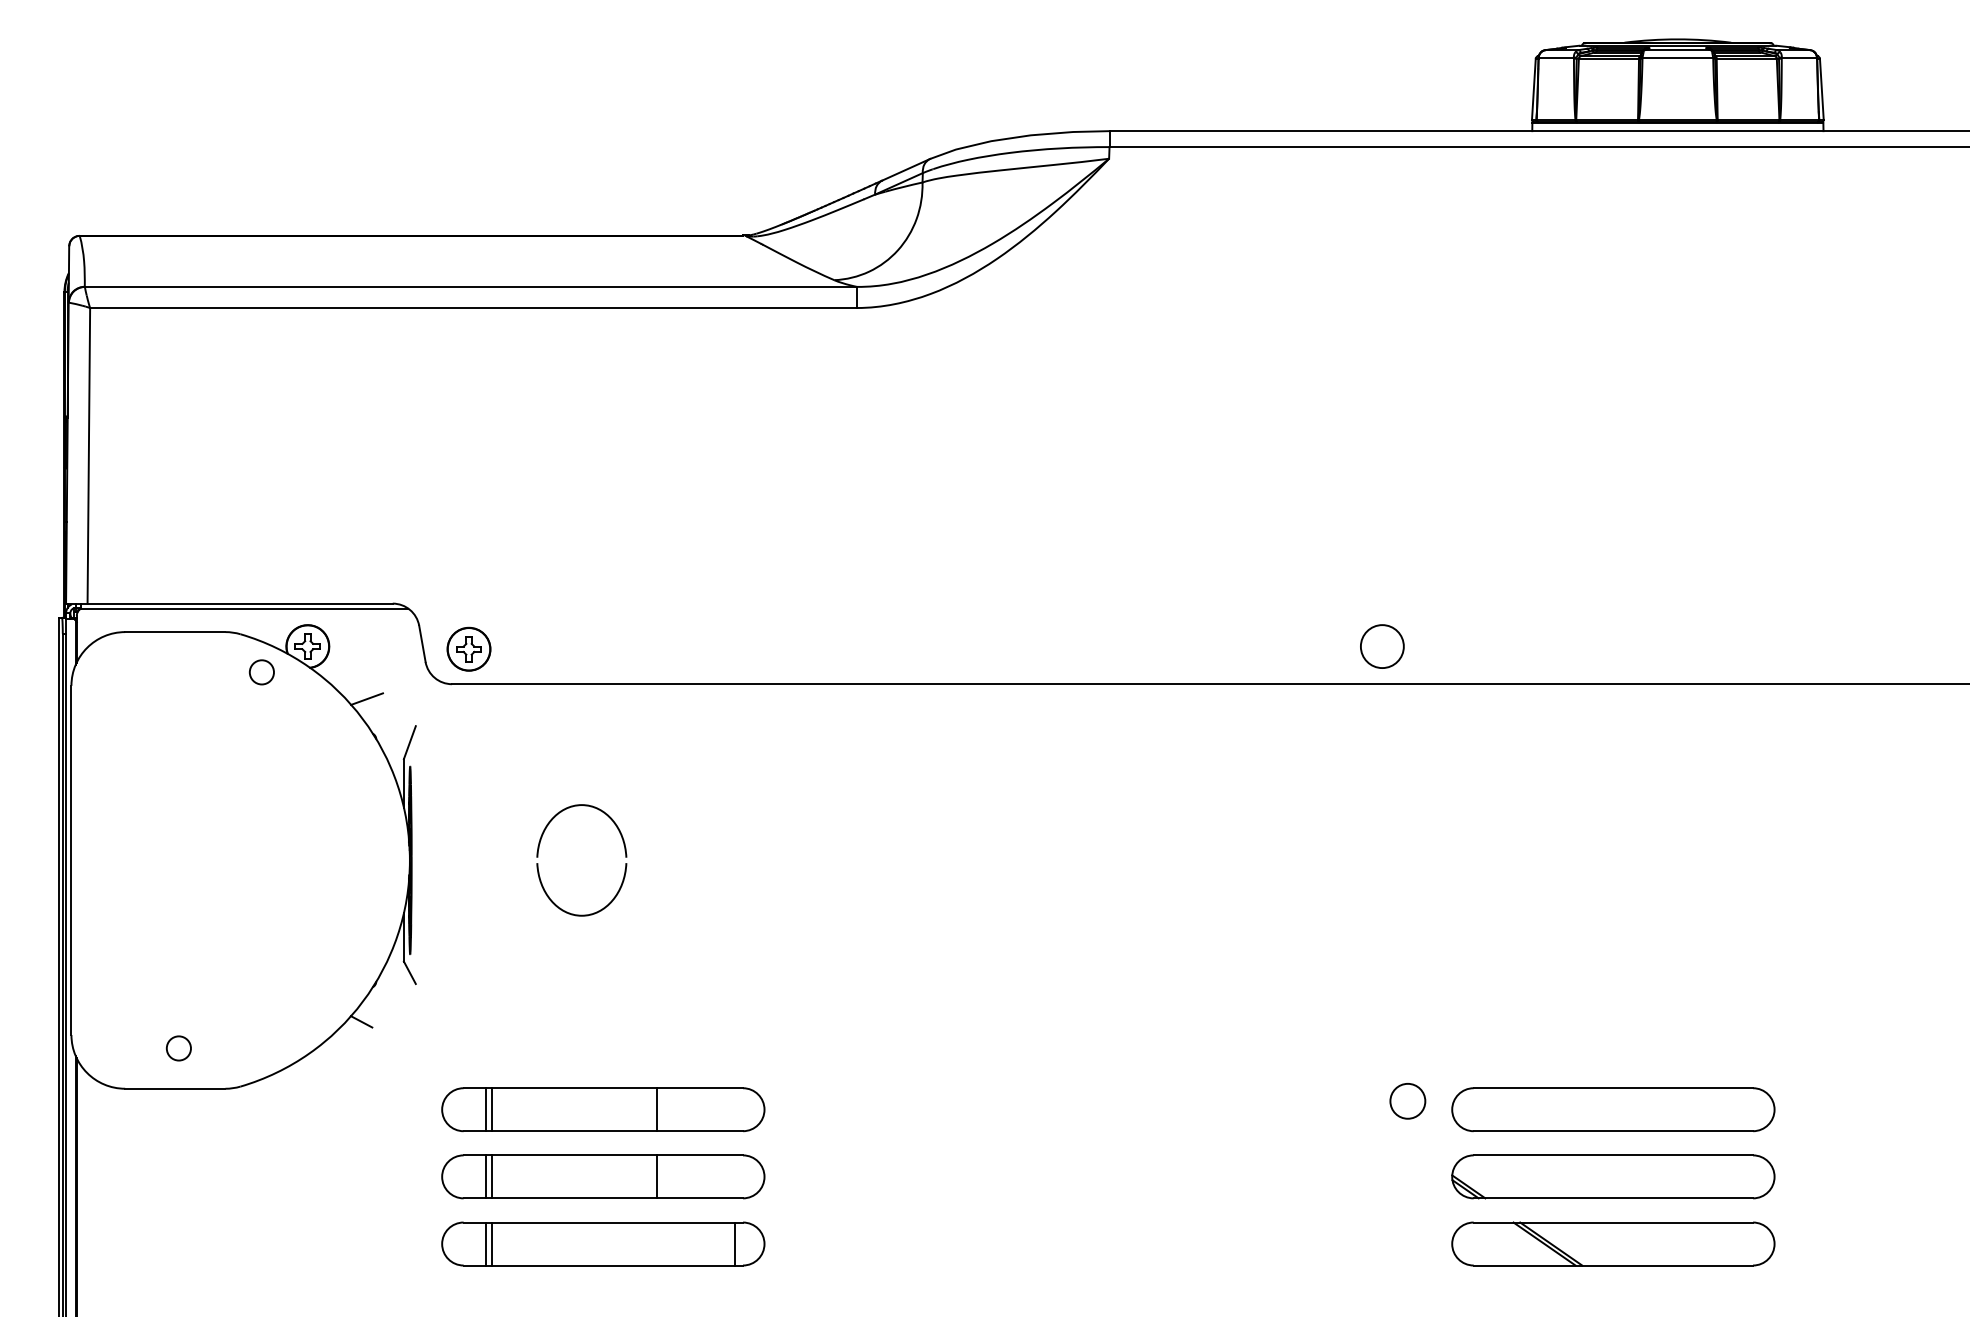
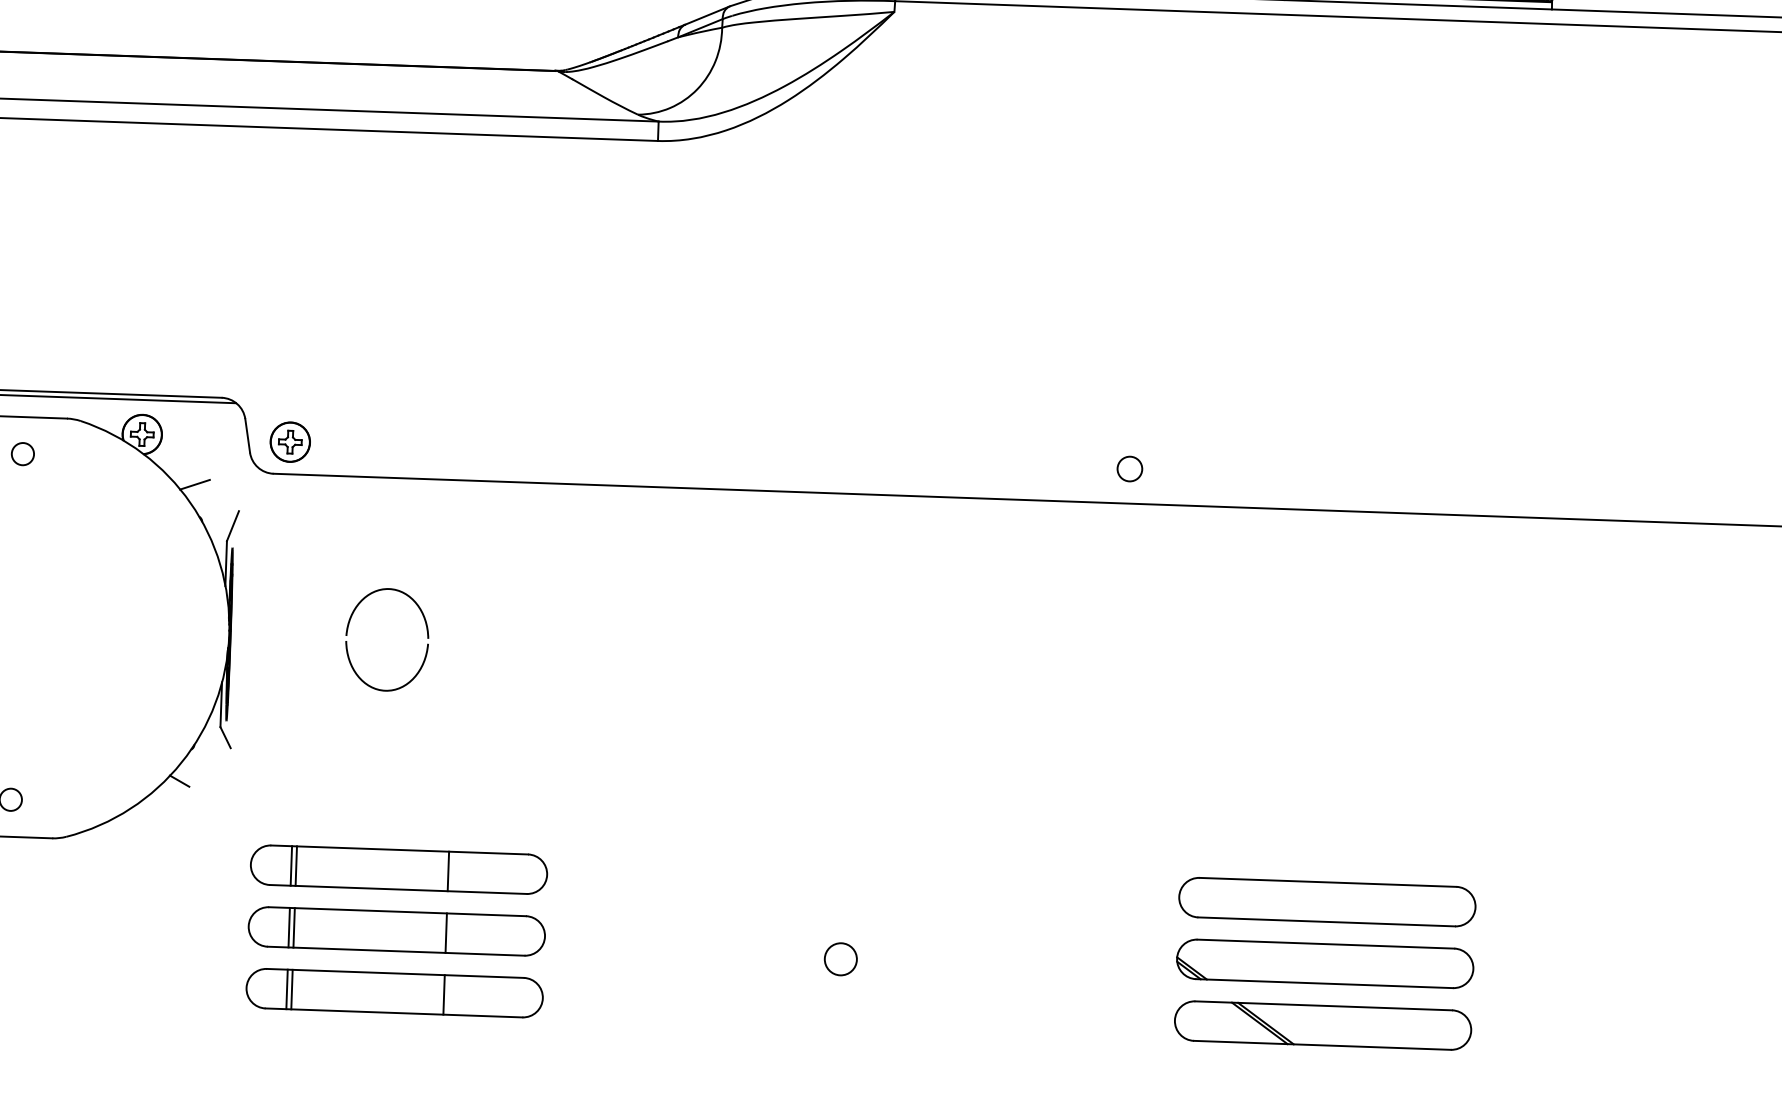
circle: (1381, 646) -> (1129, 468), size x0.62
circle: (261, 672) -> (22, 454), moved
circle: (1407, 1101) -> (840, 959), moved
line: (735, 1243) -> (444, 994), moved

